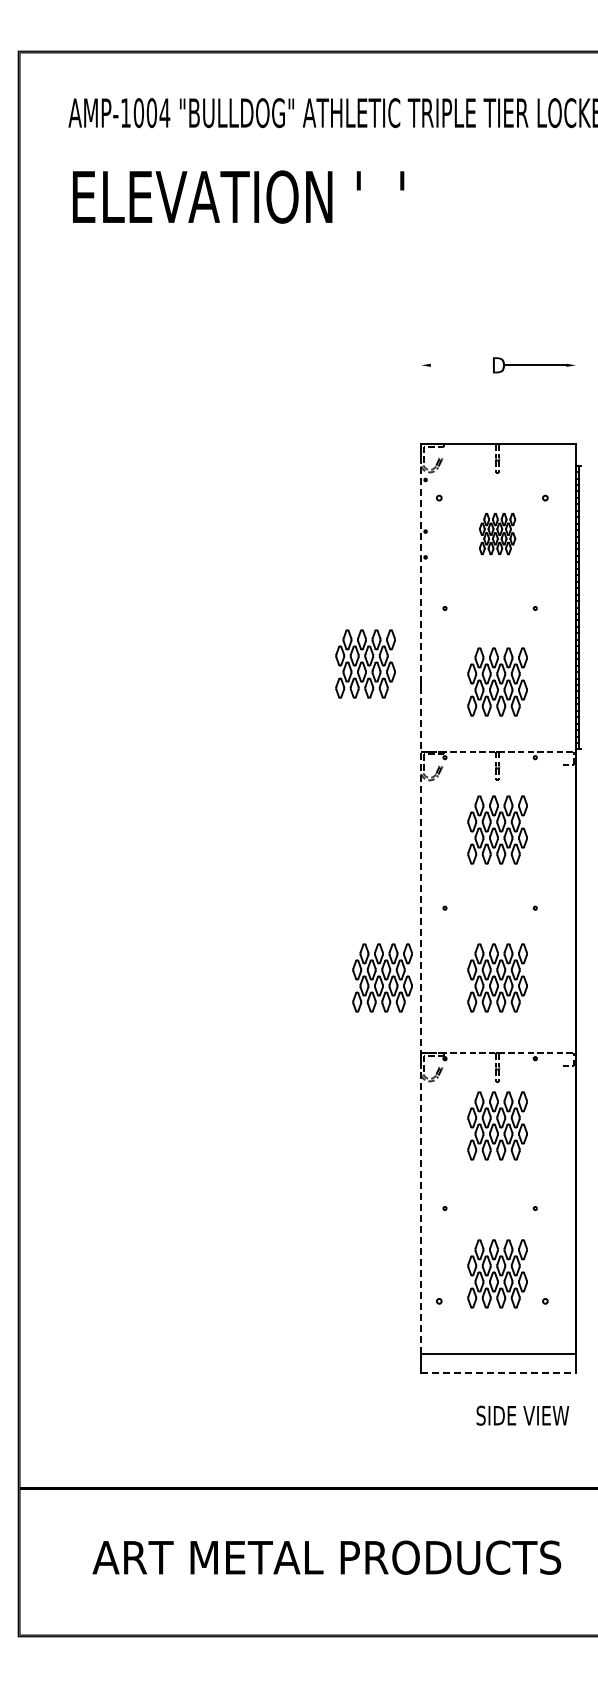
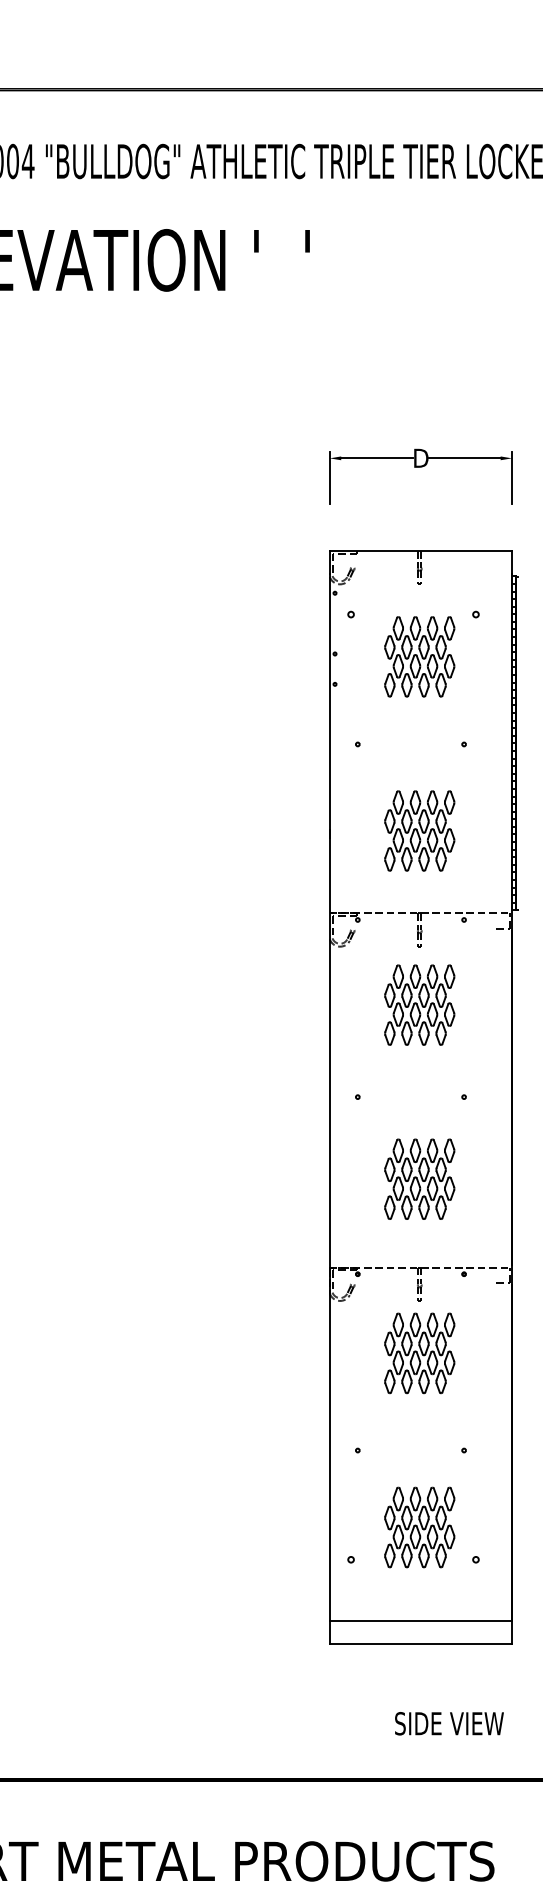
line: (461, 365) -> (377, 458), added
line: (421, 381) -> (330, 477), added
line: (576, 381) -> (512, 477), added
part: (497, 533) -> (419, 656), size x1.67
part: (365, 663) -> (264, 809), removed
line: (421, 908) -> (330, 1097), dashed -> solid
part: (382, 977) -> (284, 1178), removed
line: (499, 1373) -> (421, 1644), dashed -> solid
text: (522, 1415) -> (449, 1723), moved

